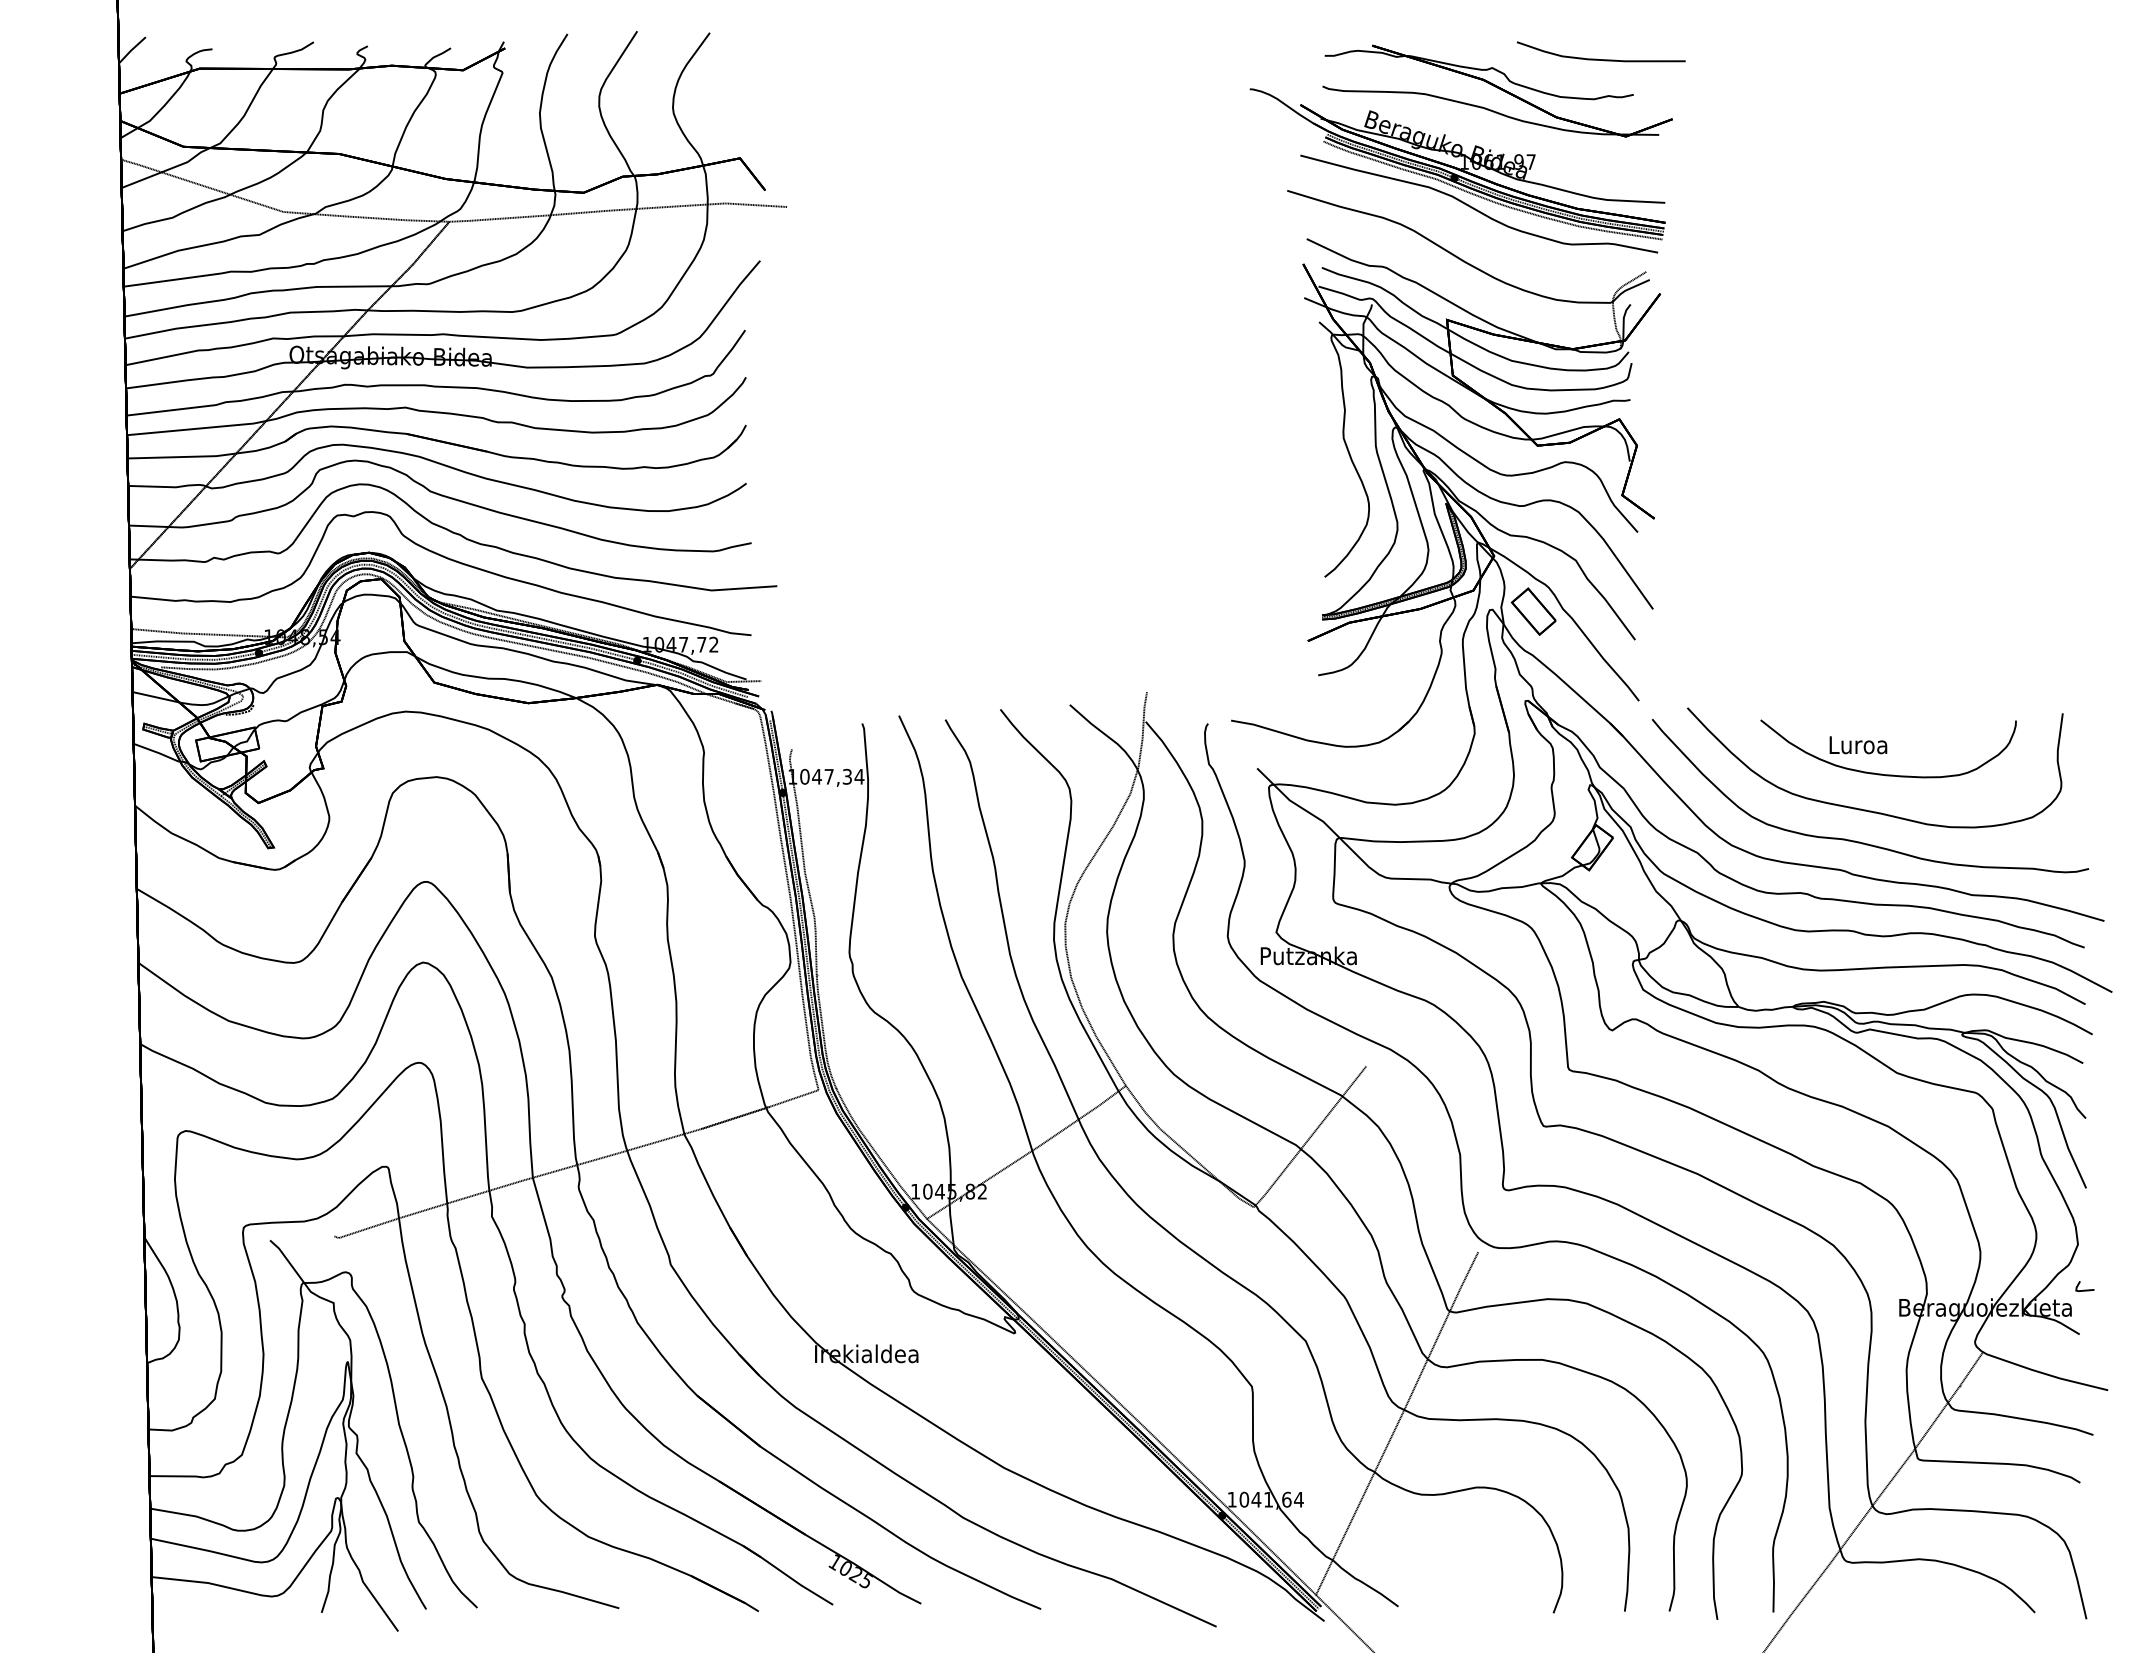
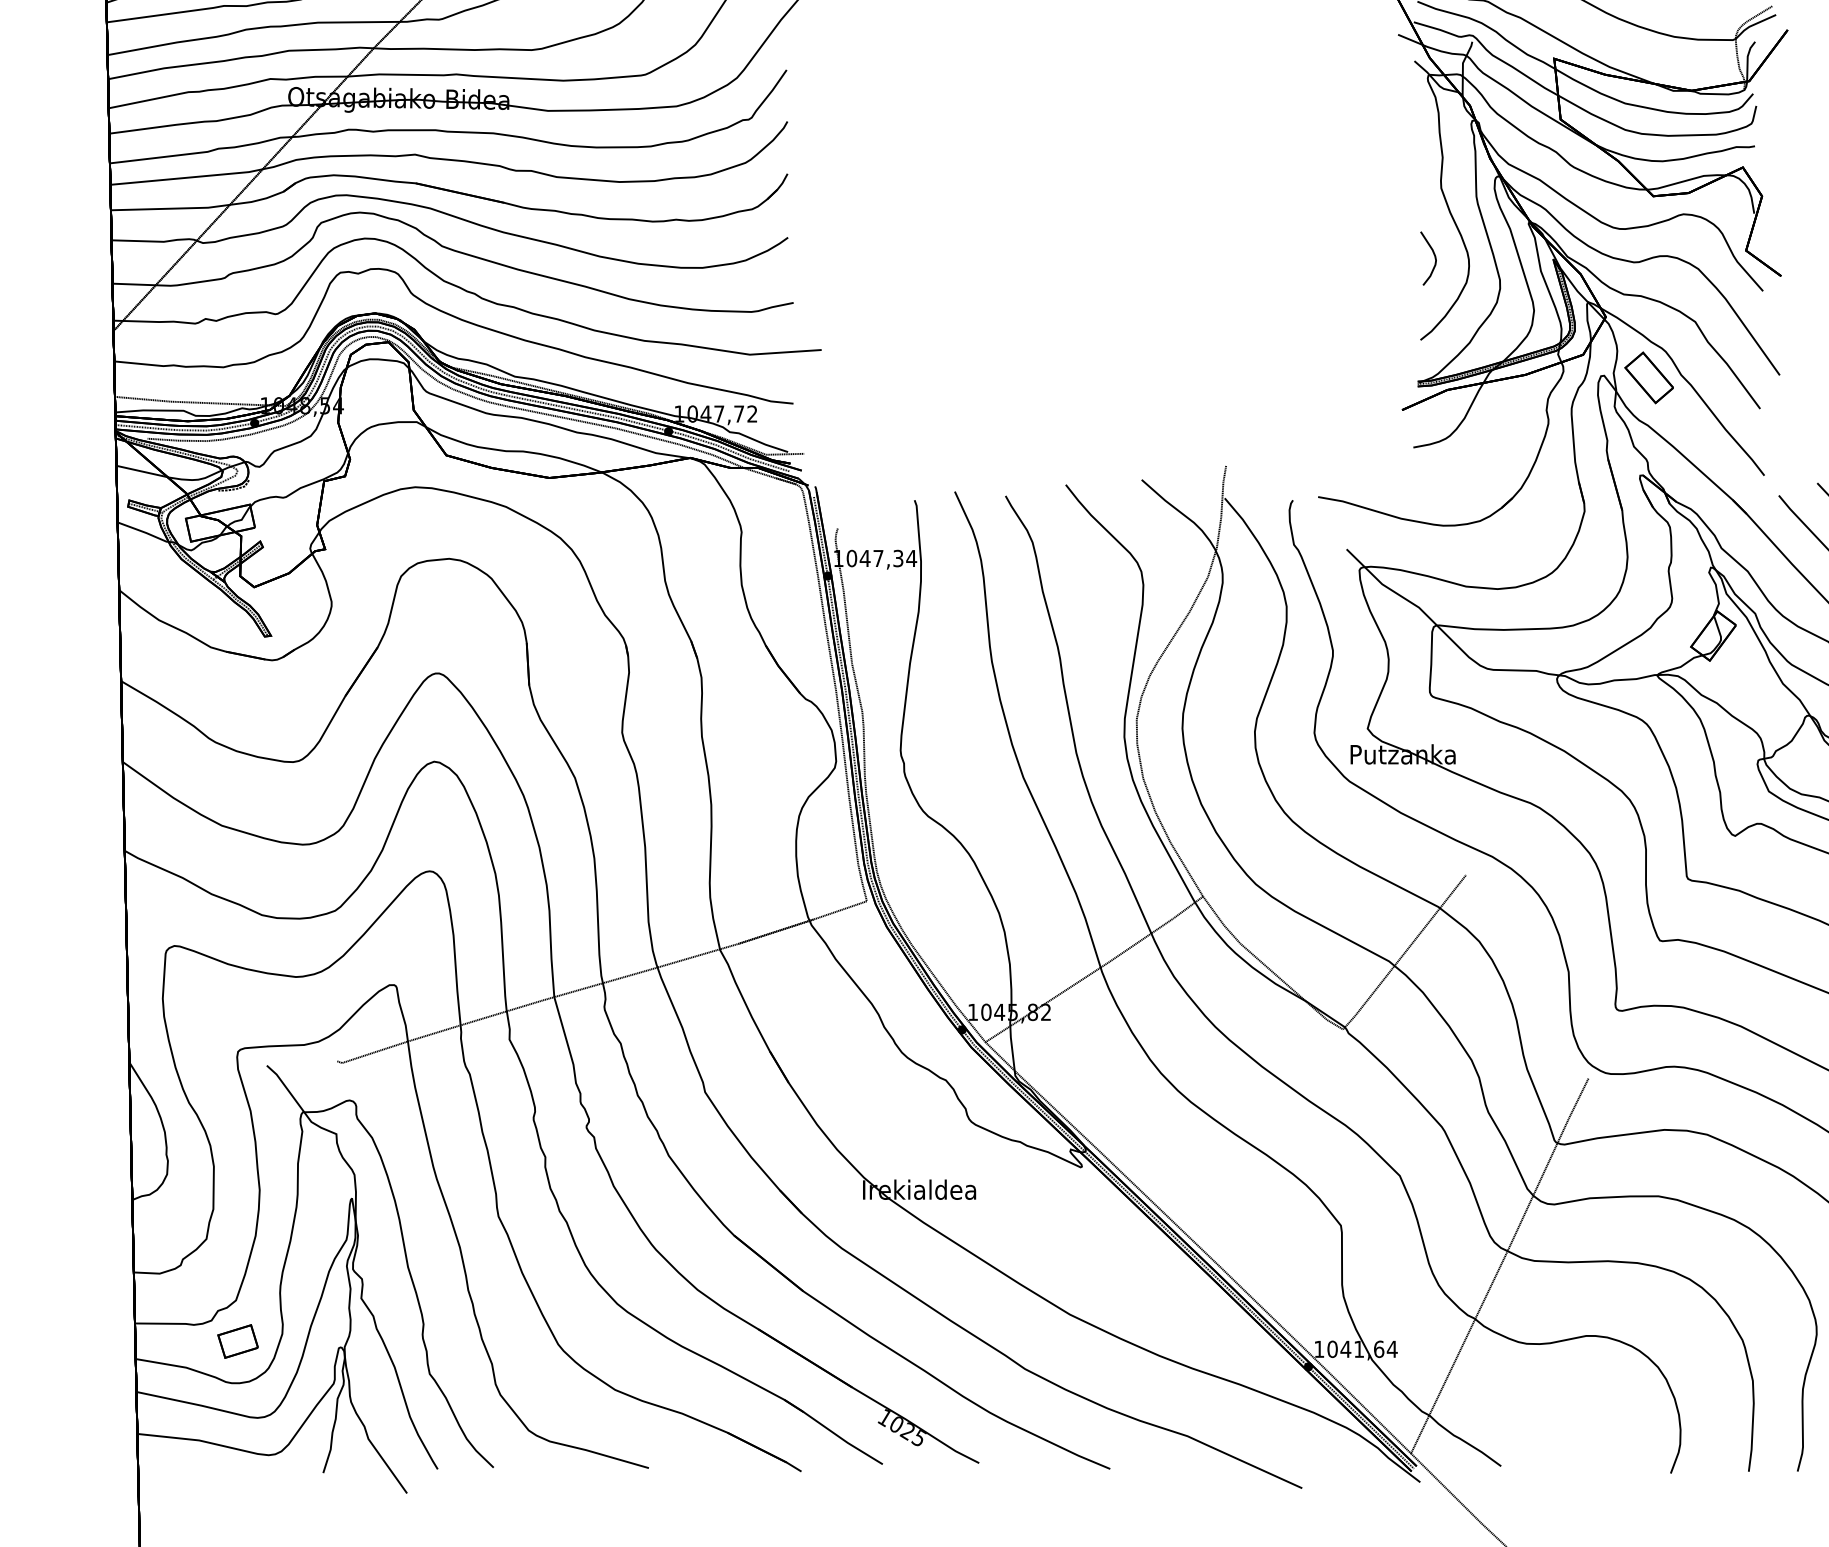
curve: (1336, 499) -> (1433, 255), added
part: (243, 1492) -> (237, 1341), added

